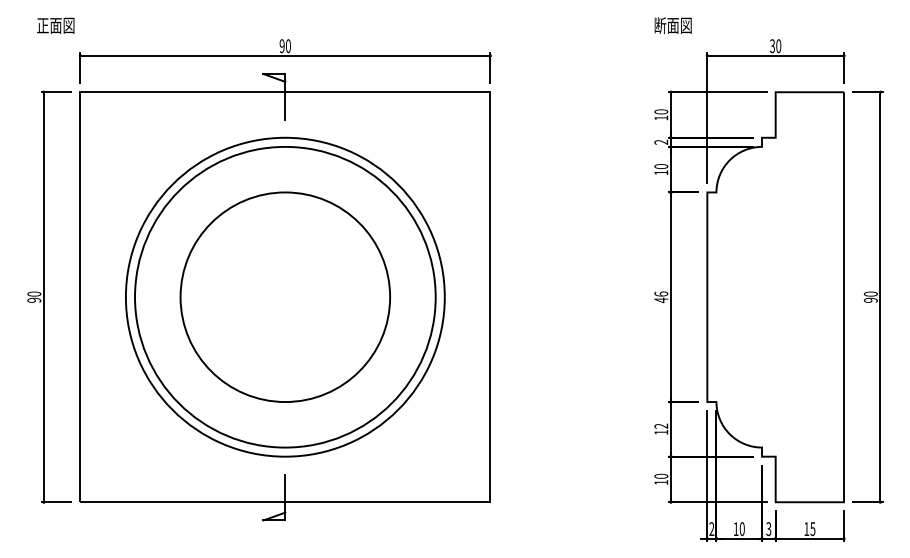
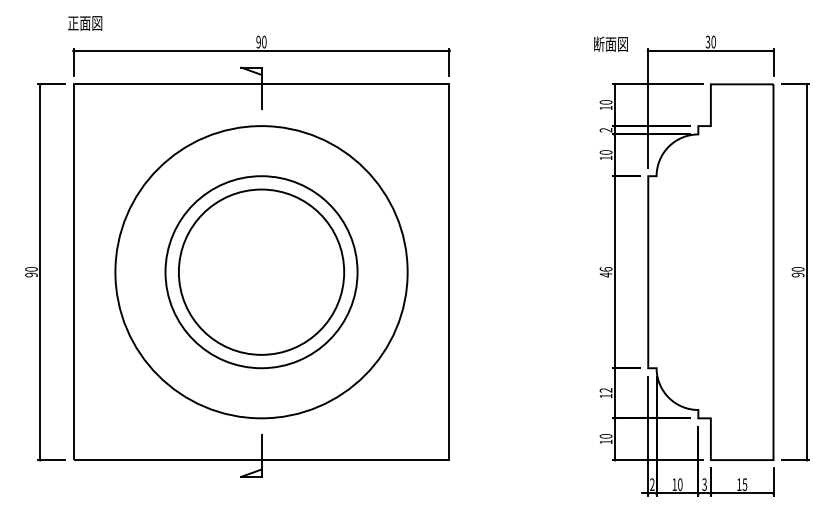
text: (672, 24) -> (610, 43), moved
text: (56, 25) -> (85, 23), moved
circle: (285, 296) -> (261, 271), size x0.6

